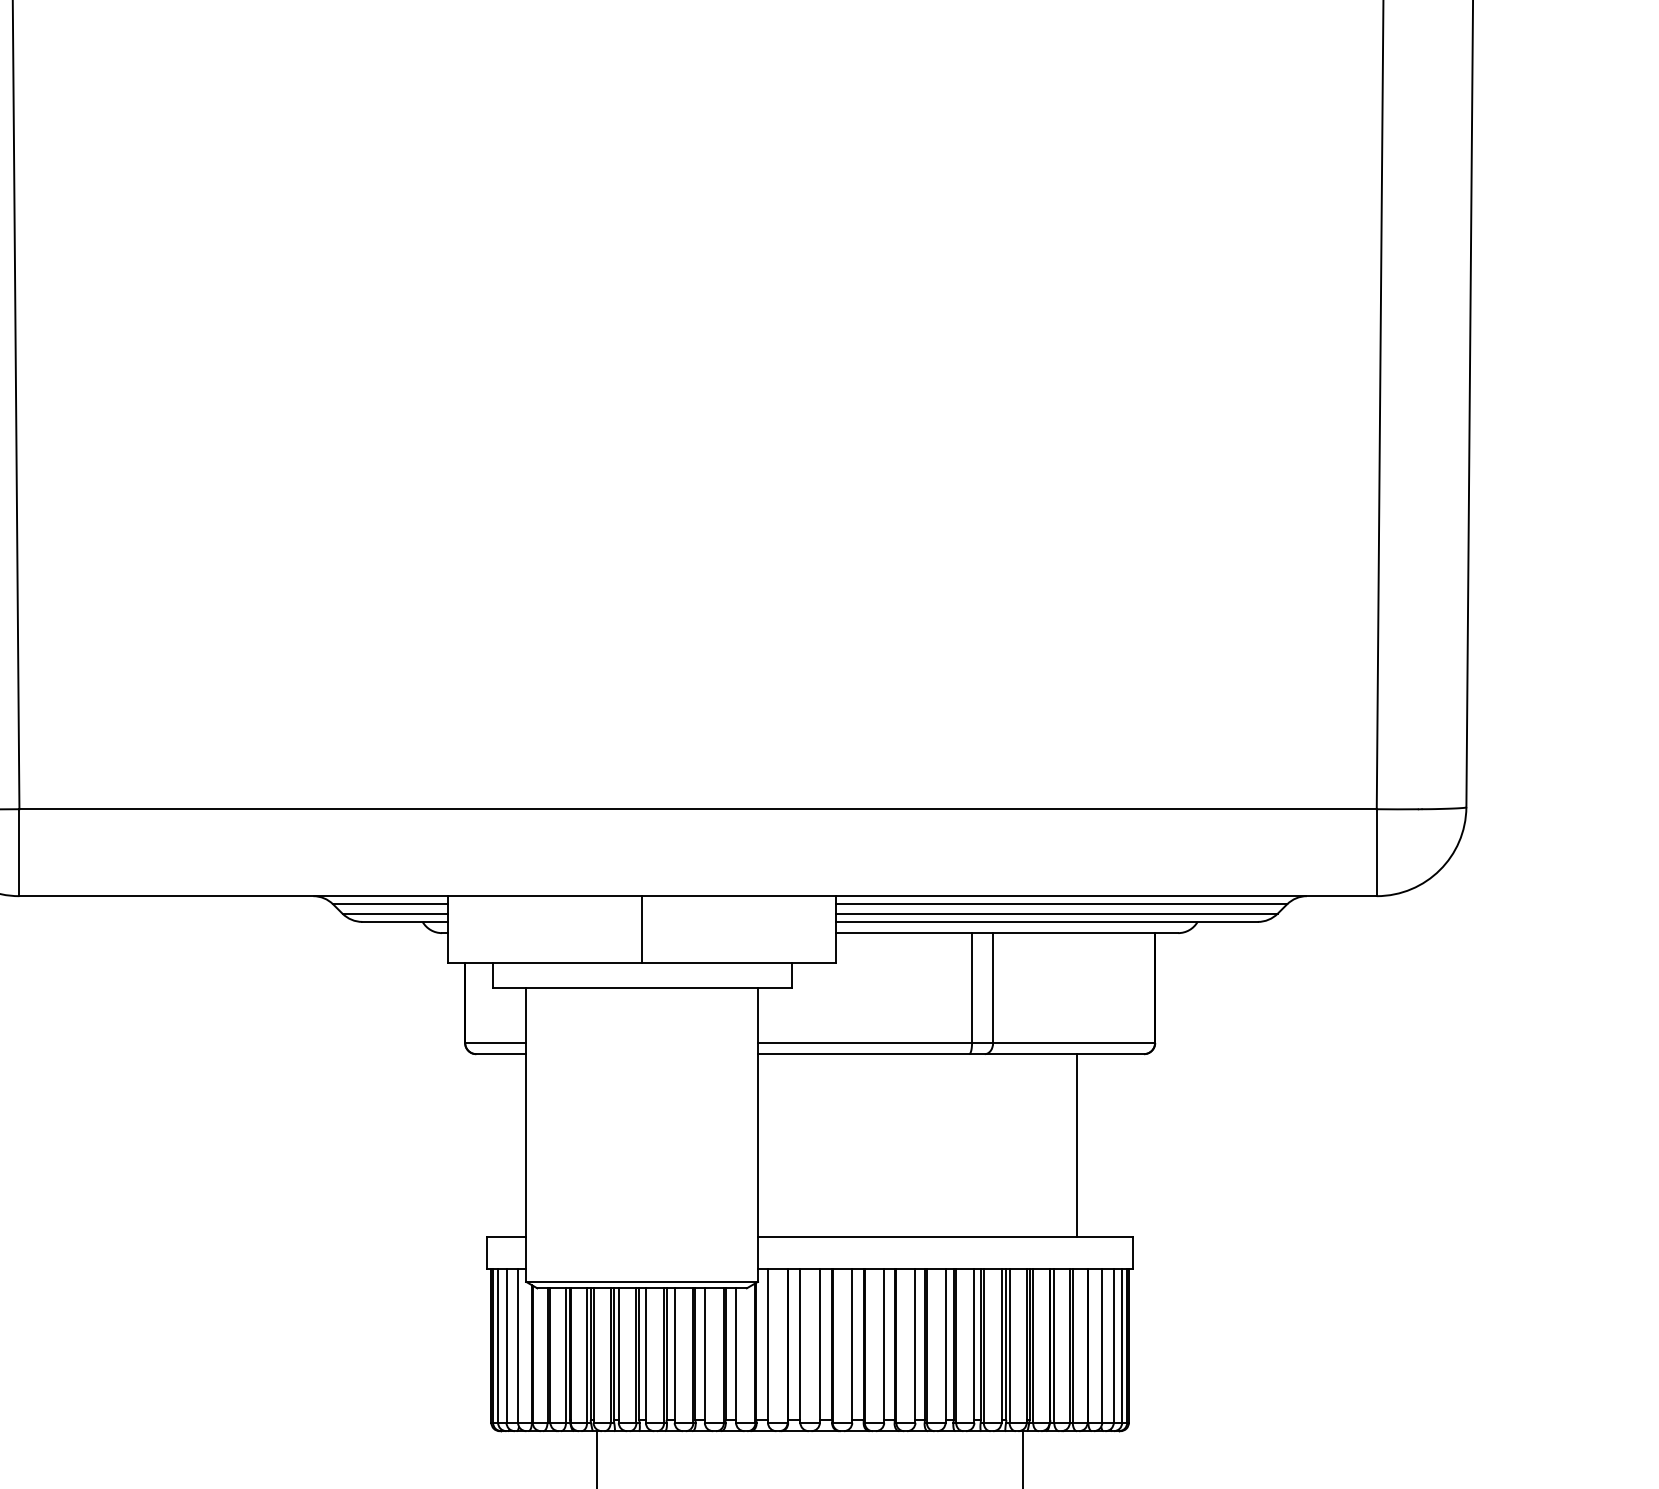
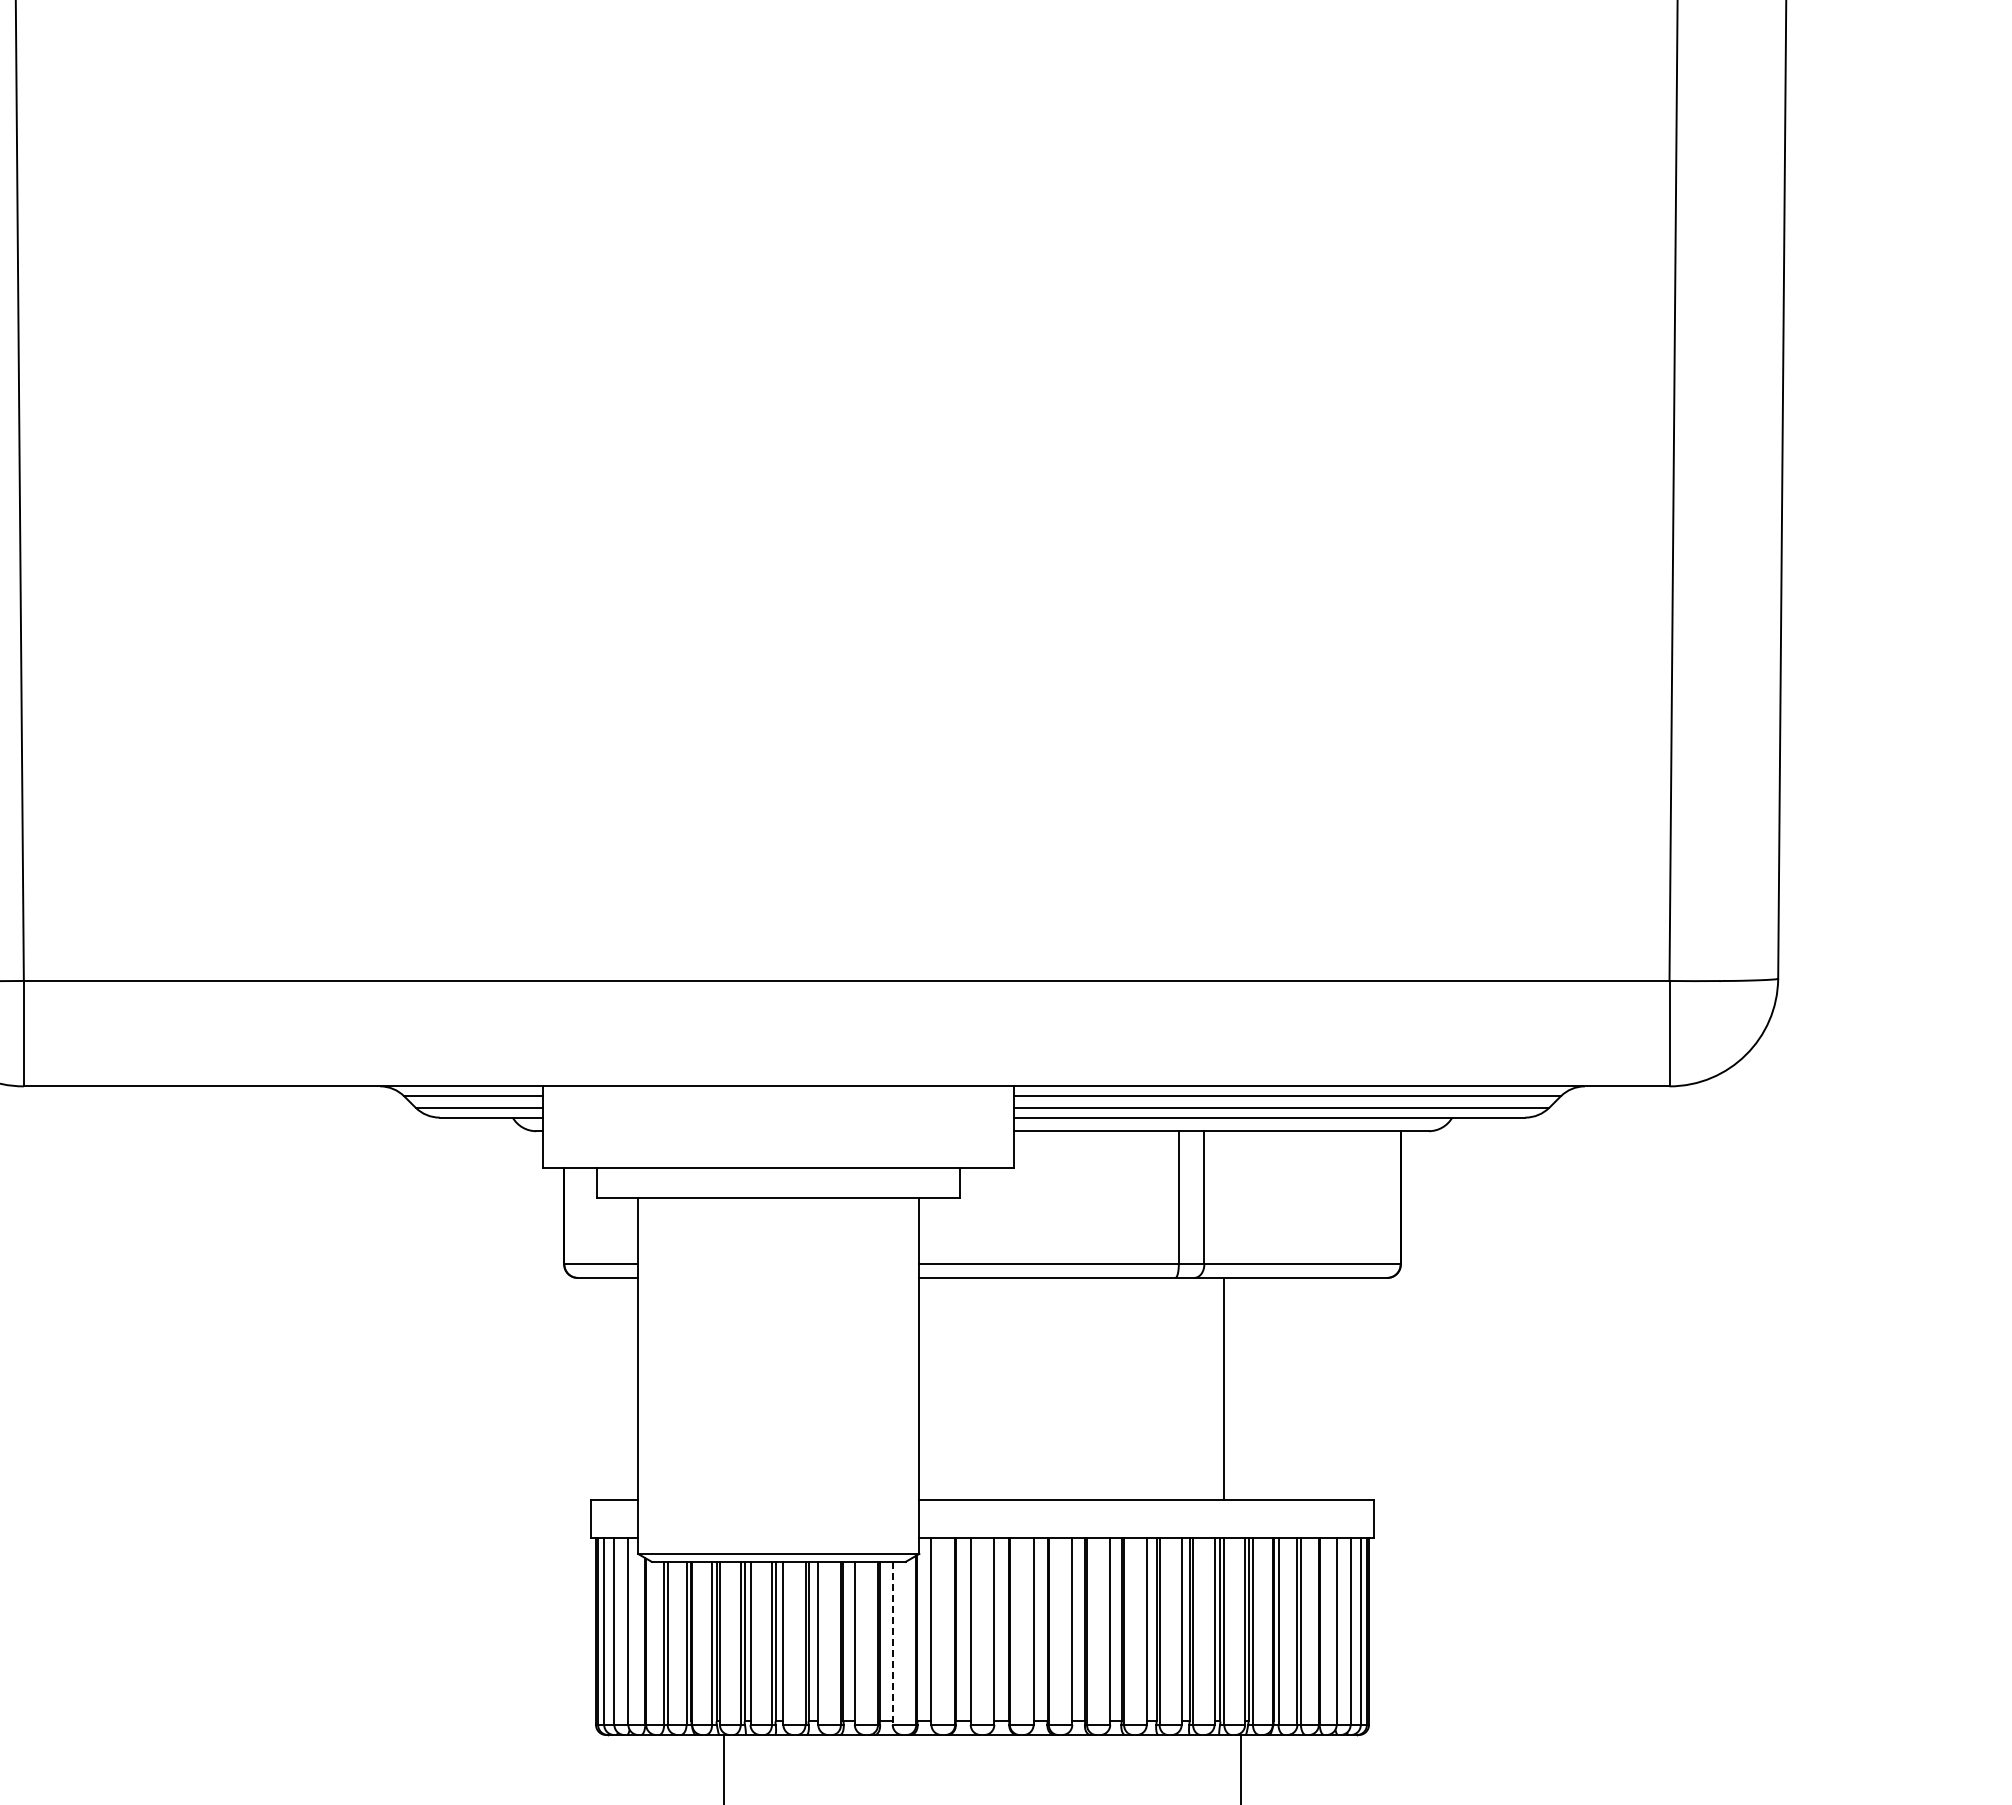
line: (641, 929) -> (778, 1126), removed
line: (1076, 1145) -> (1223, 1388), moved
line: (735, 1355) -> (892, 1643), solid -> dashed

